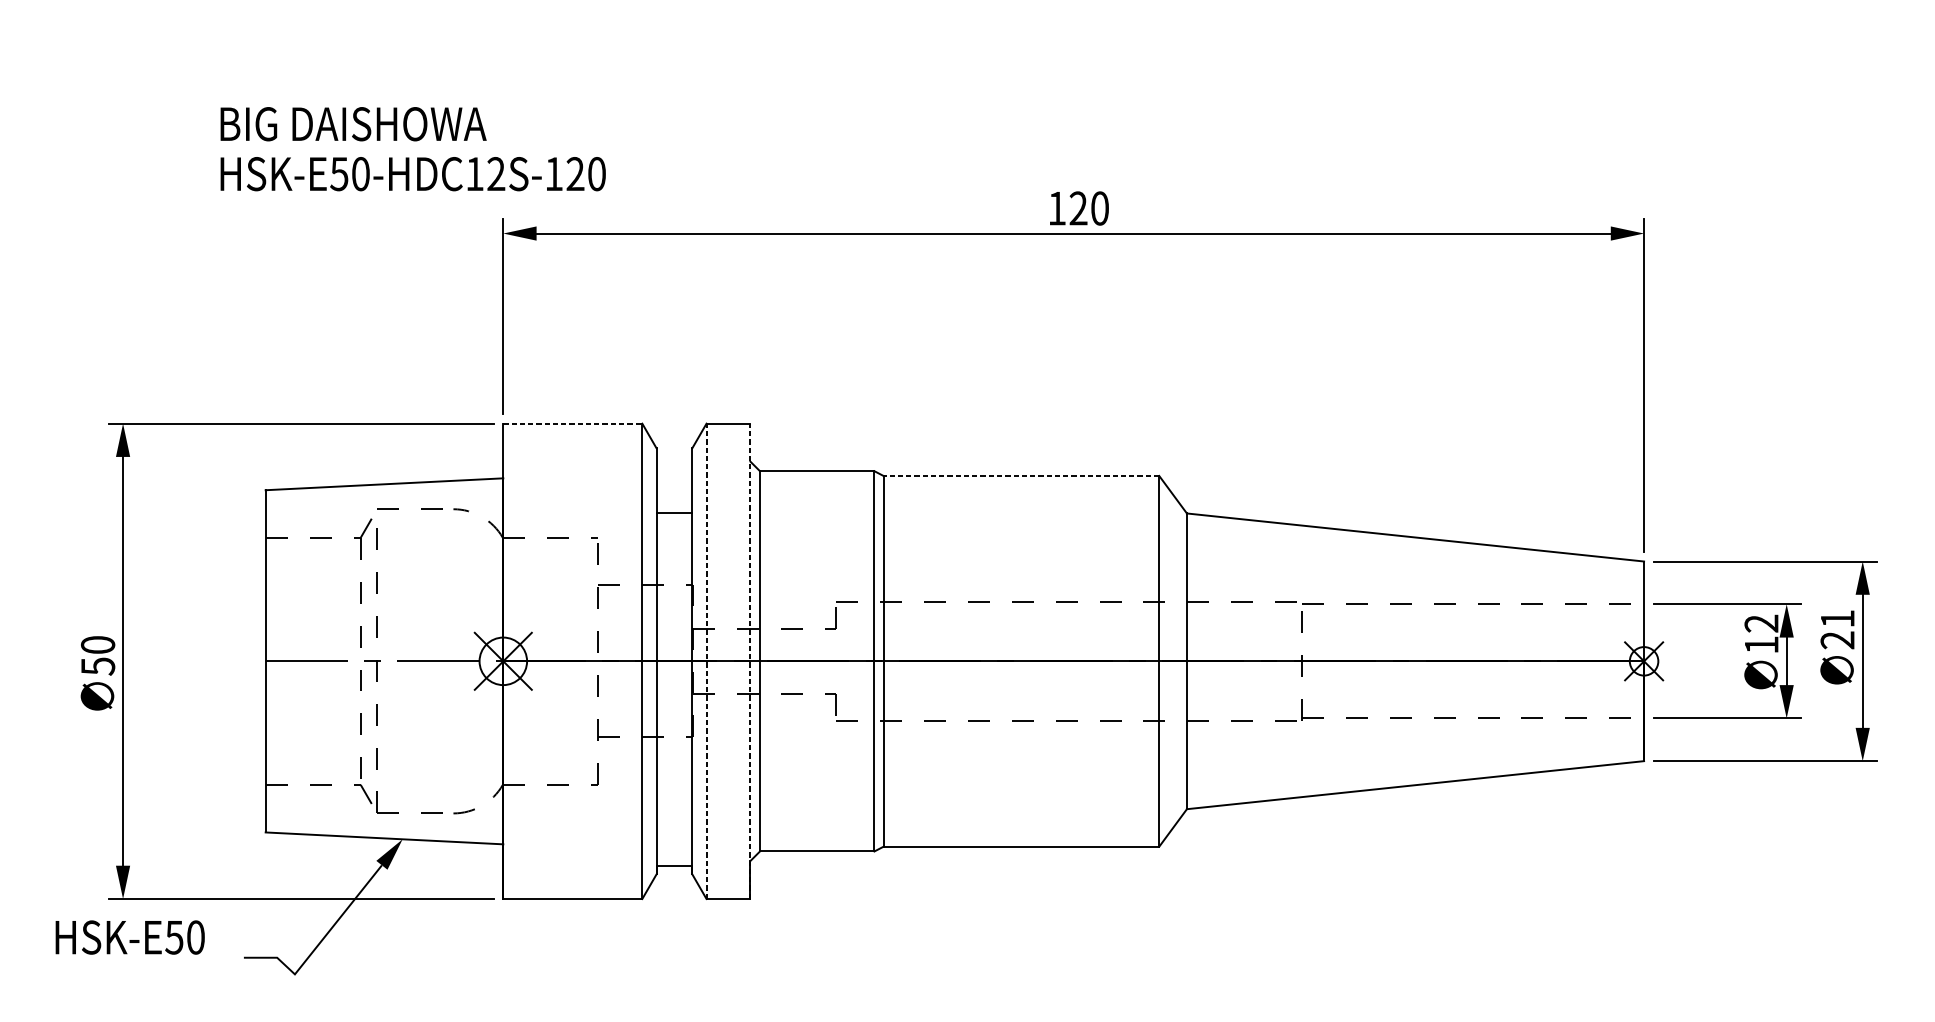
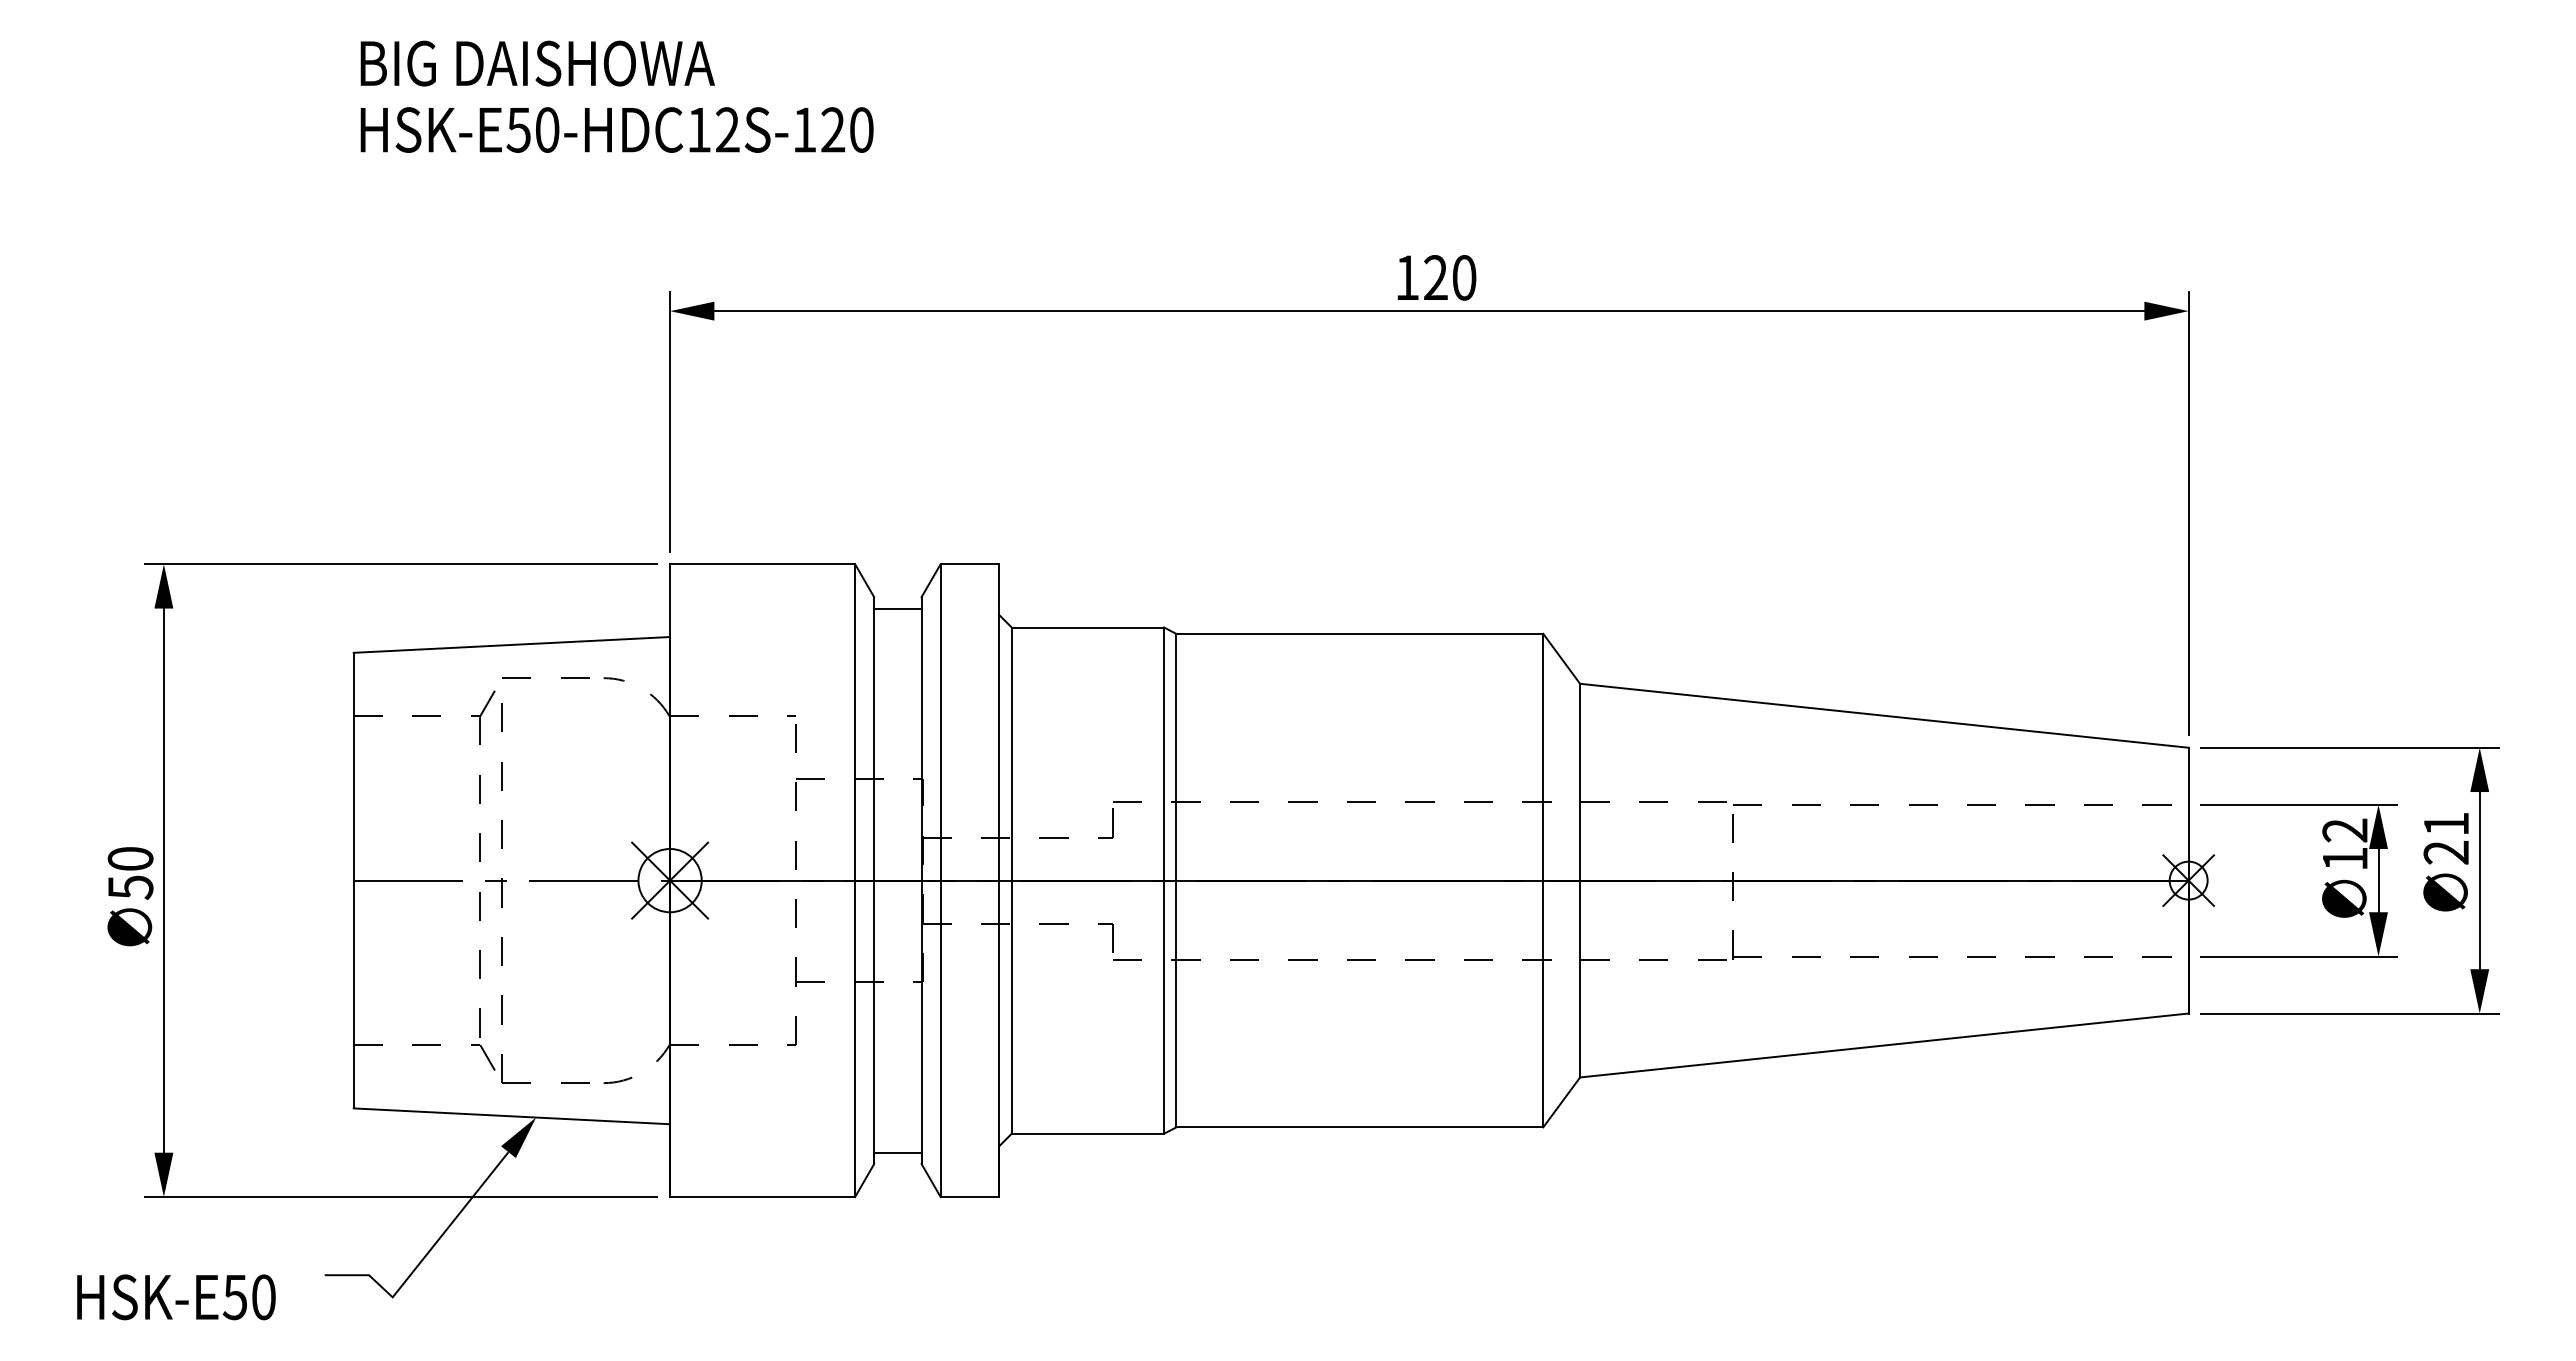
text: (412, 148) -> (616, 96), moved
line: (572, 423) -> (762, 564), dashed -> solid
line: (1021, 475) -> (1359, 633), dashed -> solid
line: (674, 513) -> (897, 608), moved
line: (706, 661) -> (940, 880), dashed -> solid
line: (750, 661) -> (999, 880), dashed -> solid
text: (130, 937) -> (176, 1297), moved

